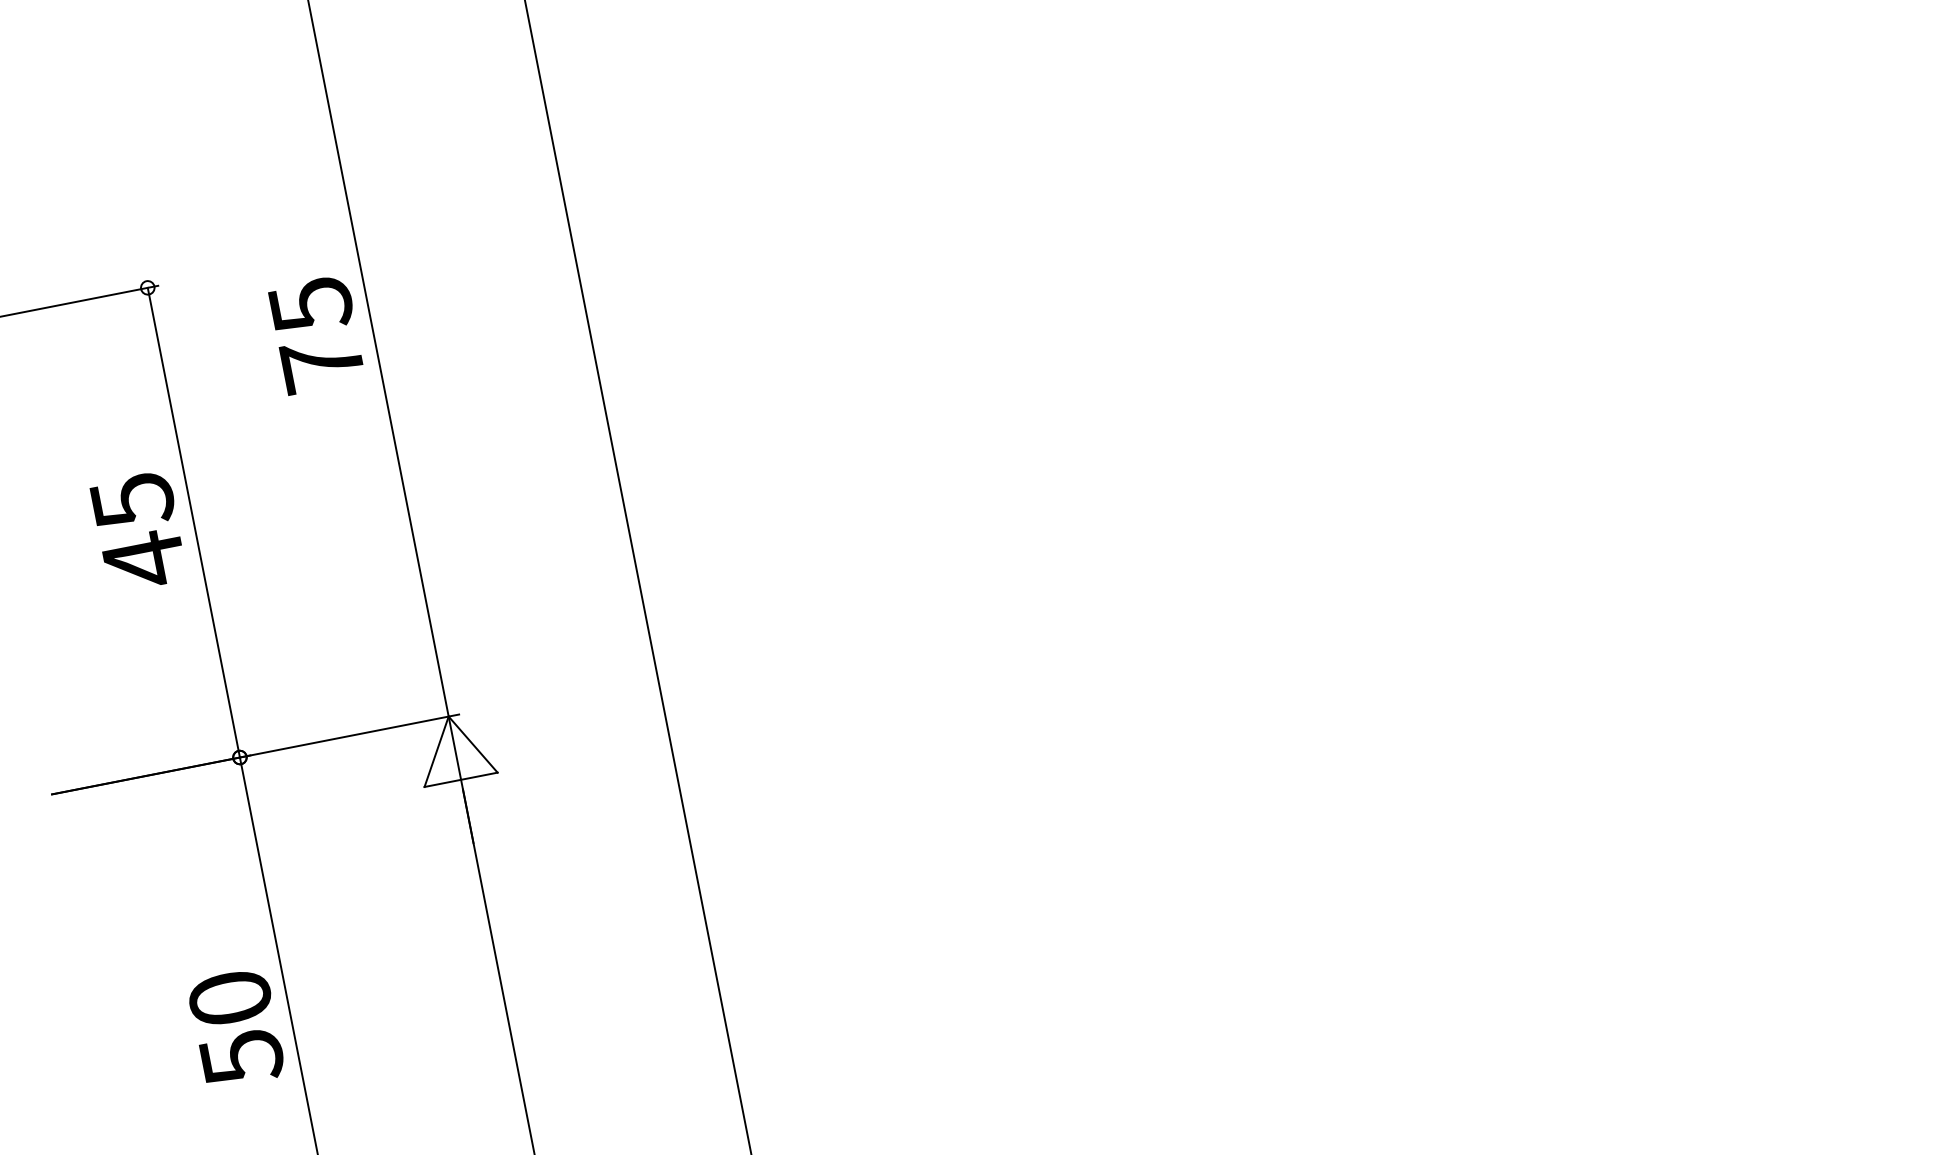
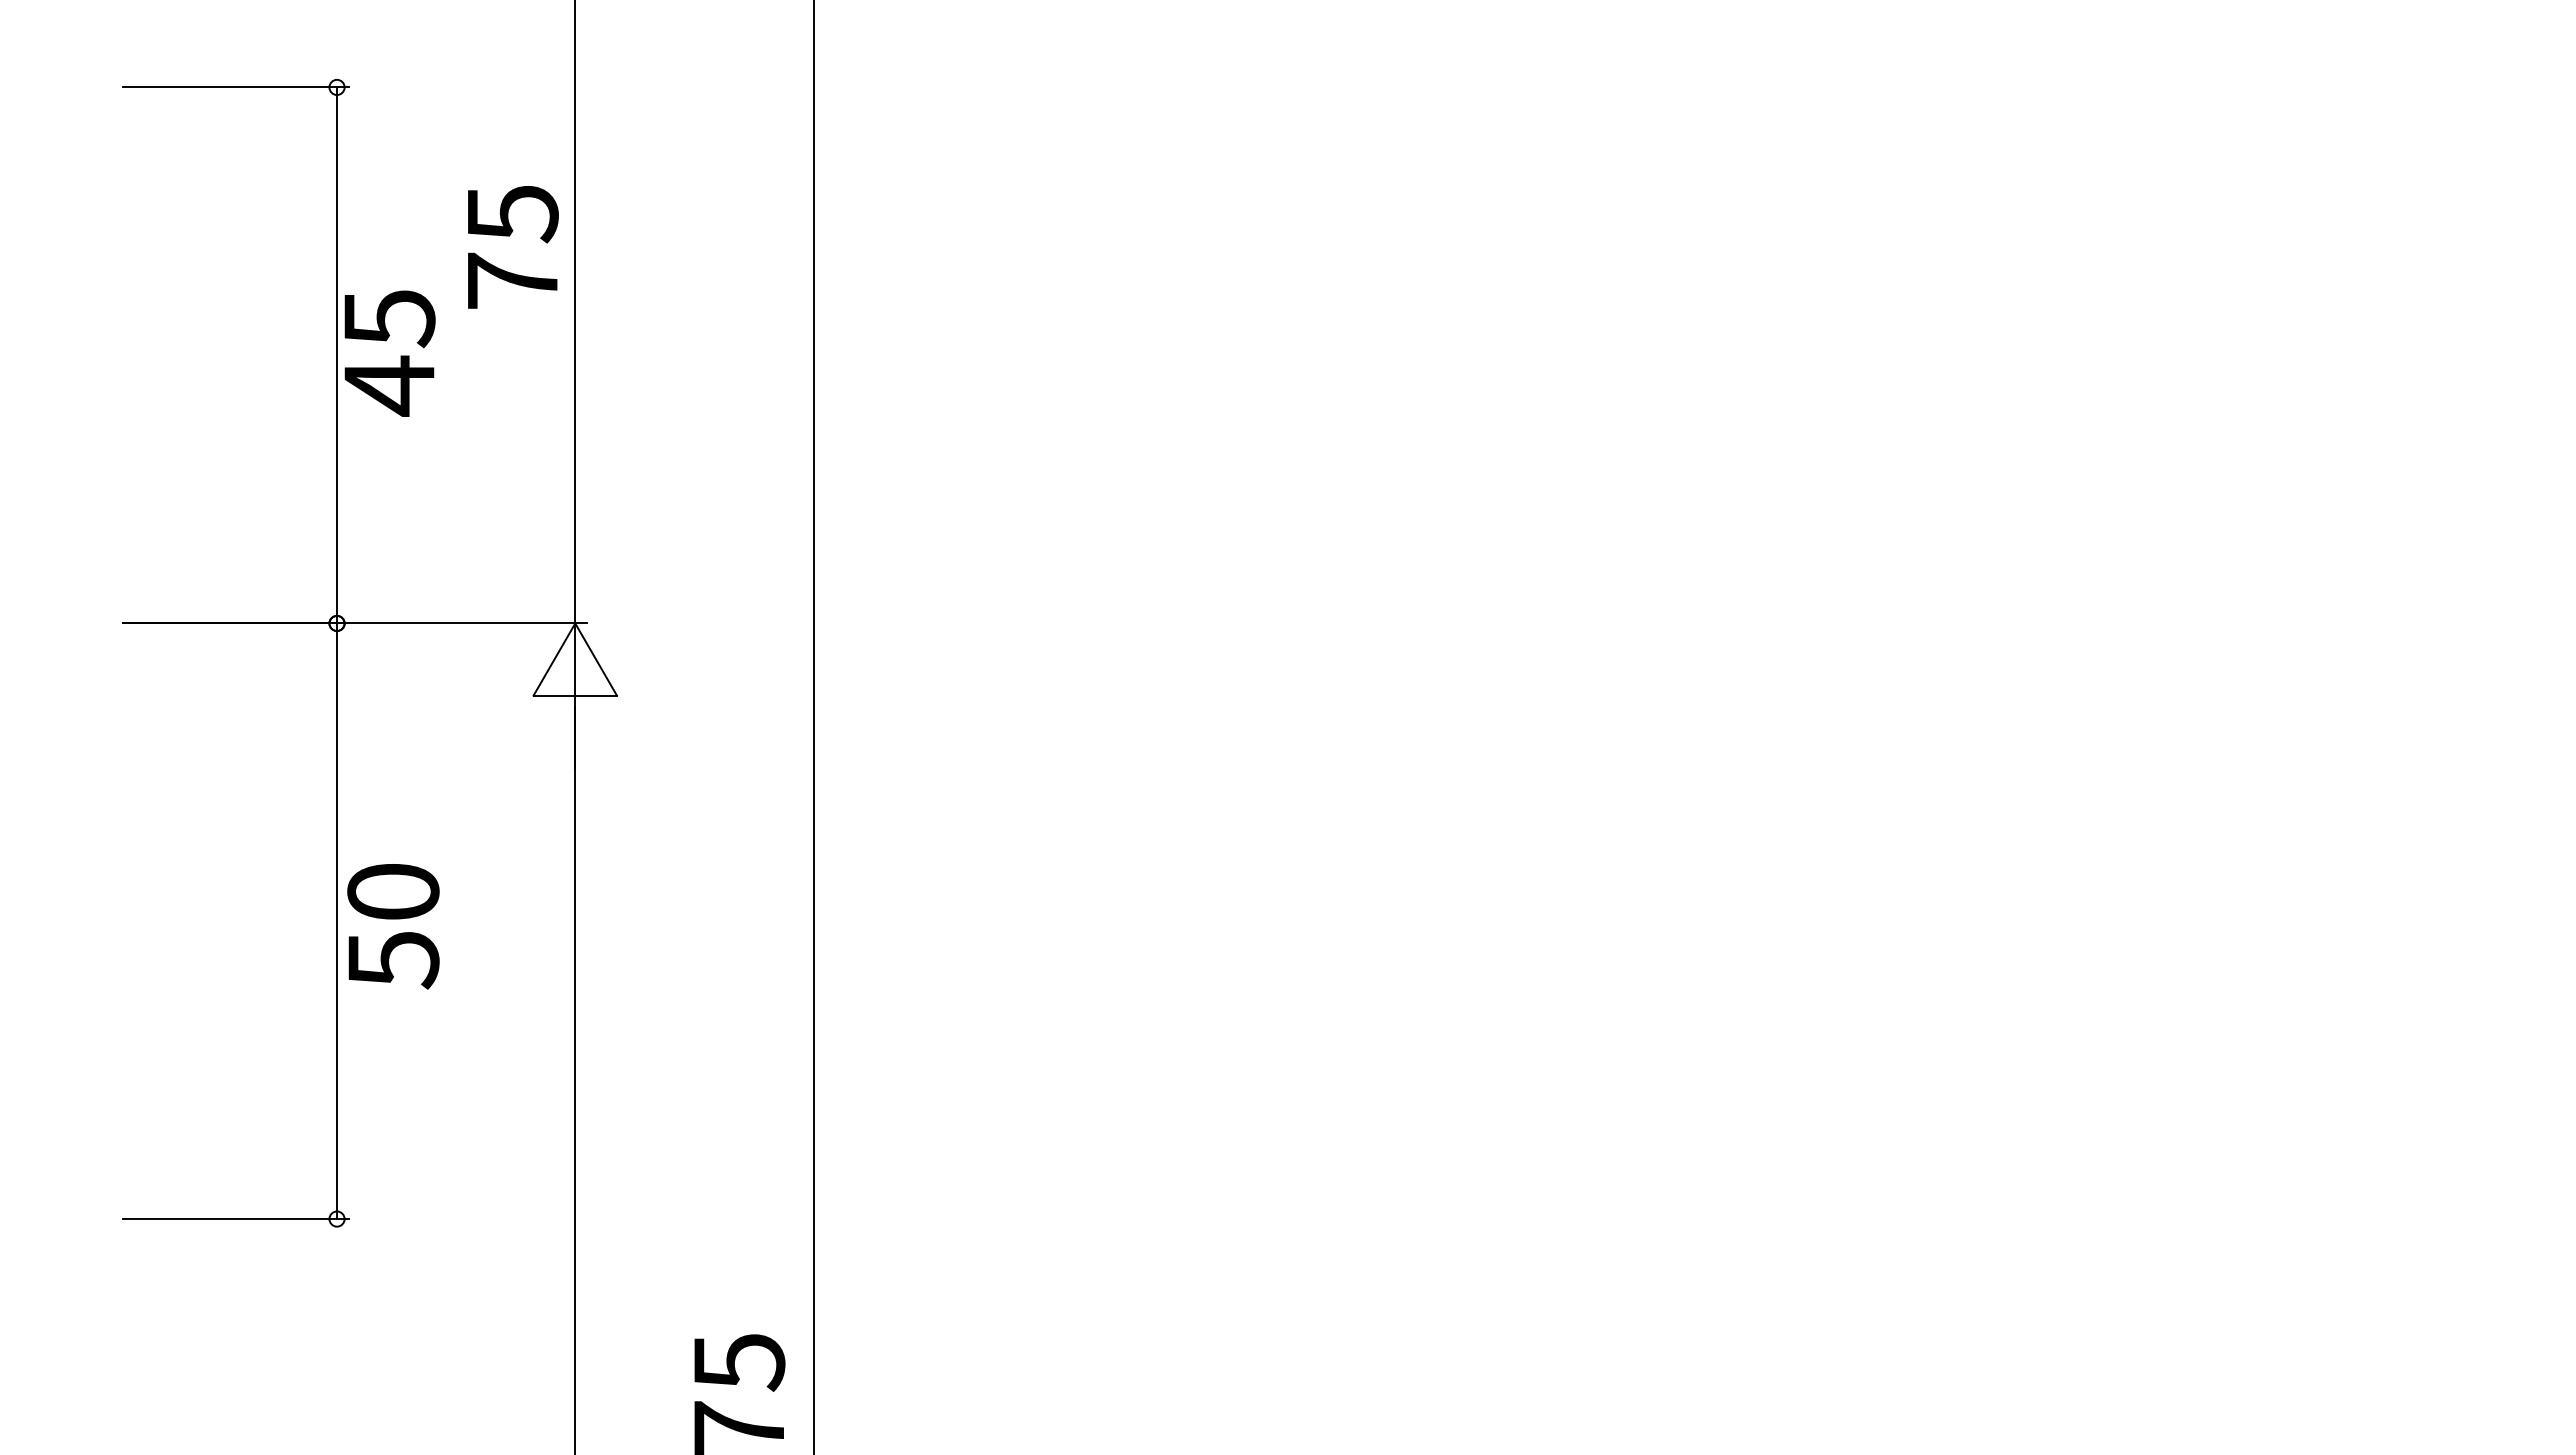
text: (317, 334) -> (513, 247), moved
text: (138, 531) -> (389, 353), moved
text: (236, 1028) -> (393, 926), moved

